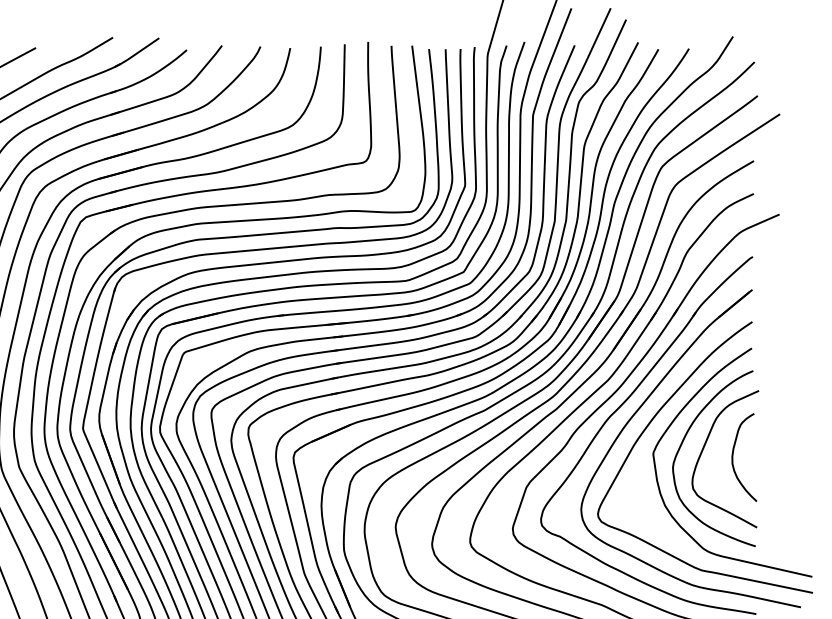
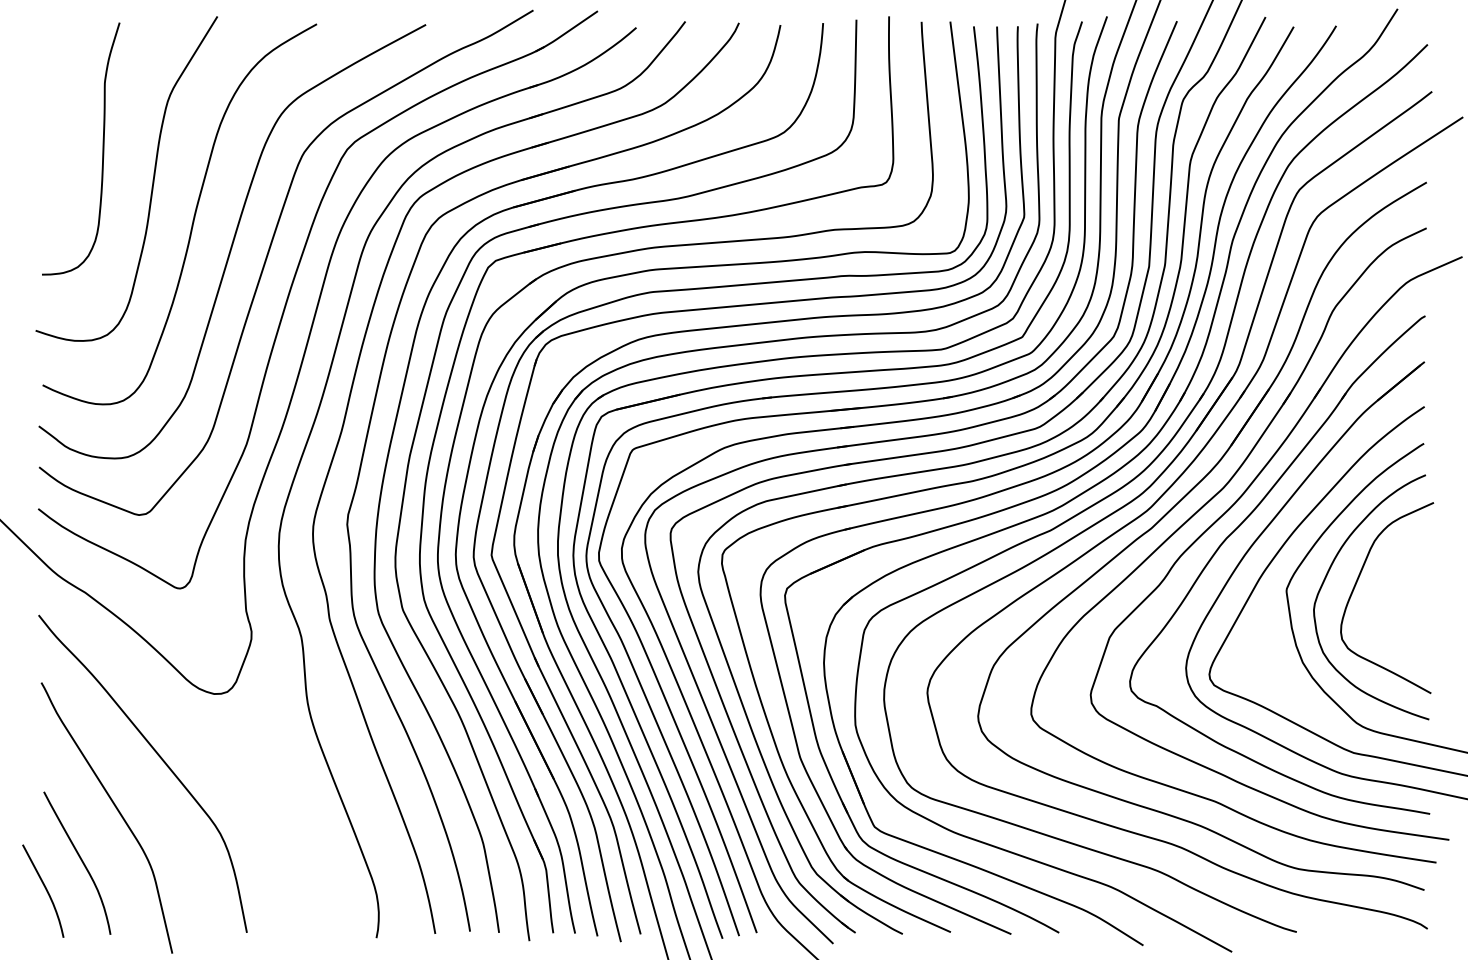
curve: (733, 453) -> (1398, 590), removed

